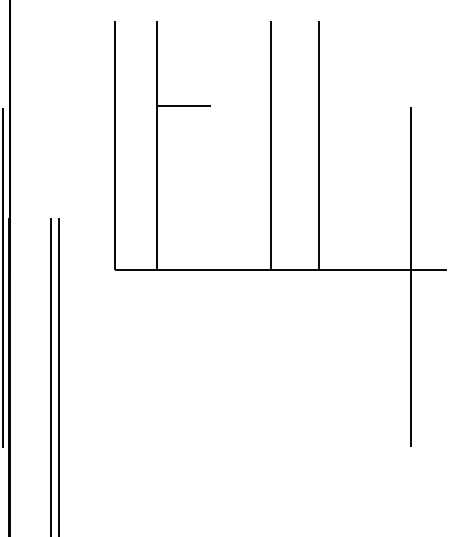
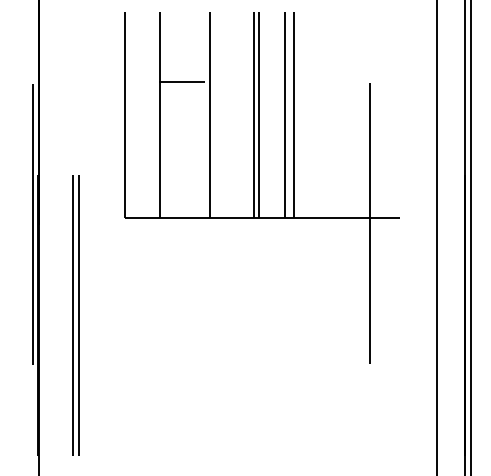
line: (216, 145) -> (209, 115), added
line: (277, 145) -> (259, 115), added
line: (308, 145) -> (285, 115), added

